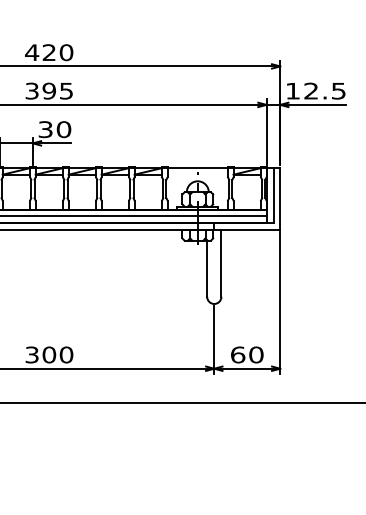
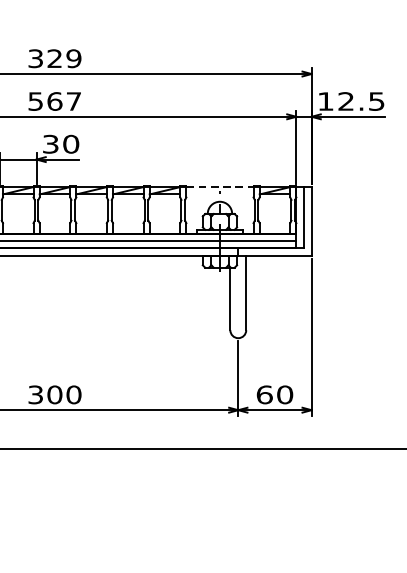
text: (49, 52) -> (55, 58), 420 -> 329
text: (49, 90) -> (55, 100), 395 -> 567
line: (198, 168) -> (220, 187), solid -> dashed

